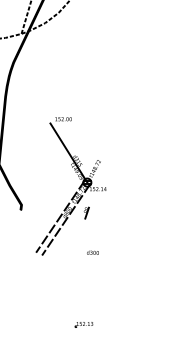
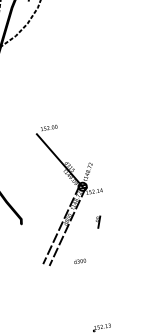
part: (86, 212) -> (98, 221), moved
text: (92, 252) -> (79, 261), moved

